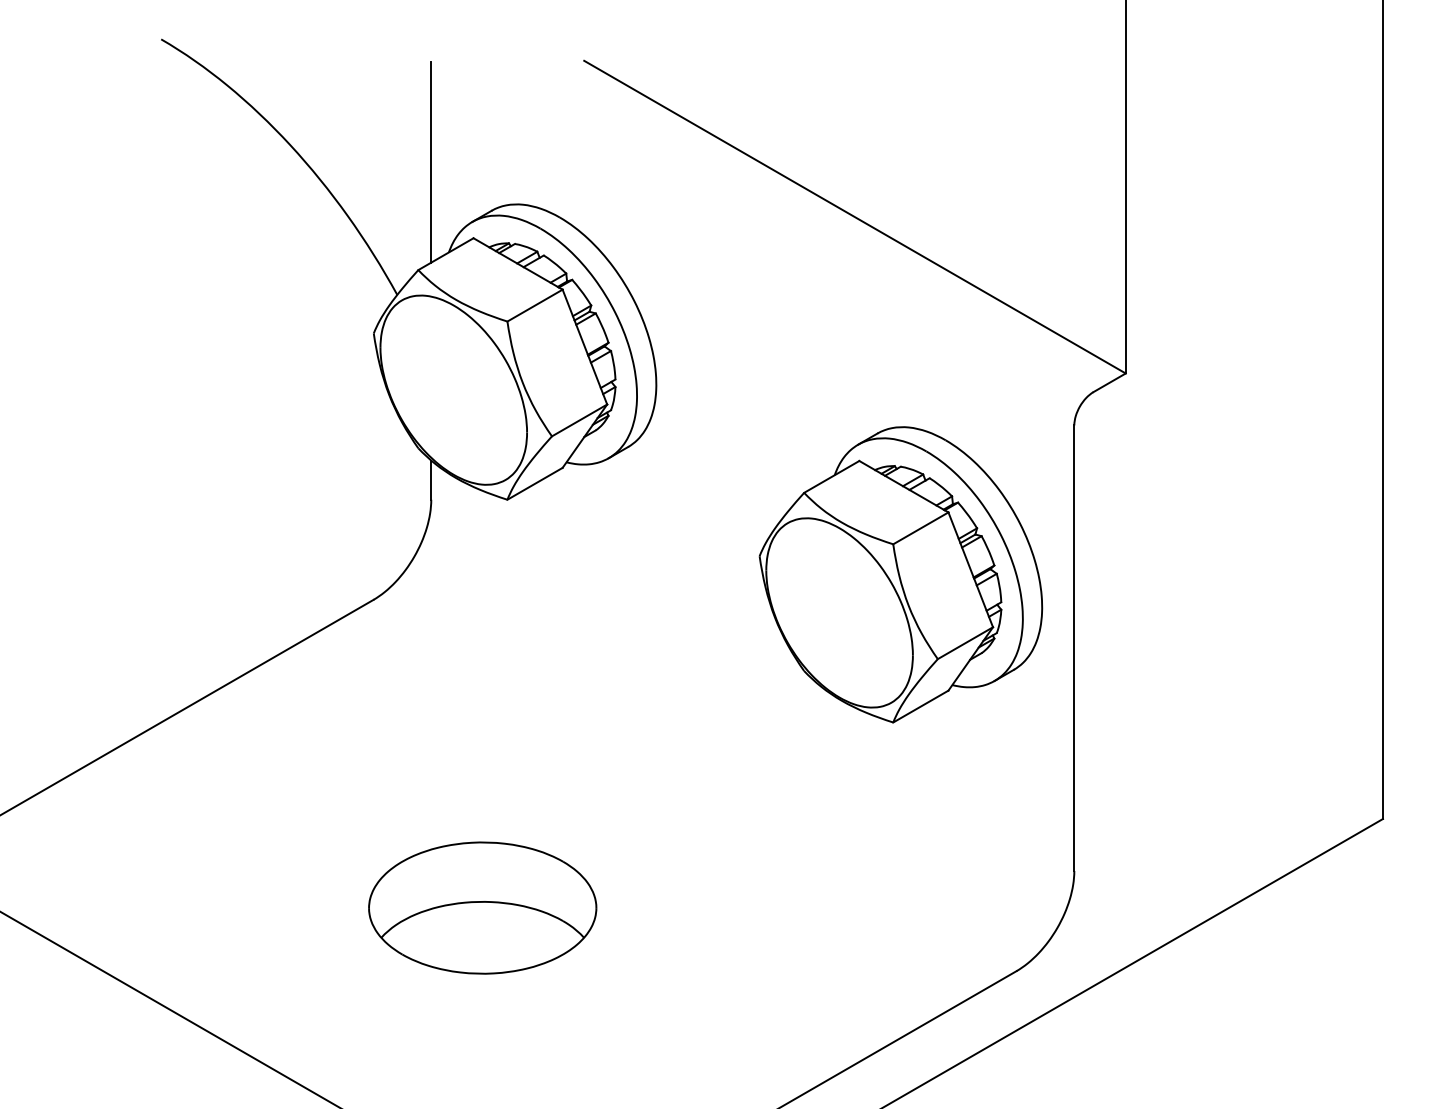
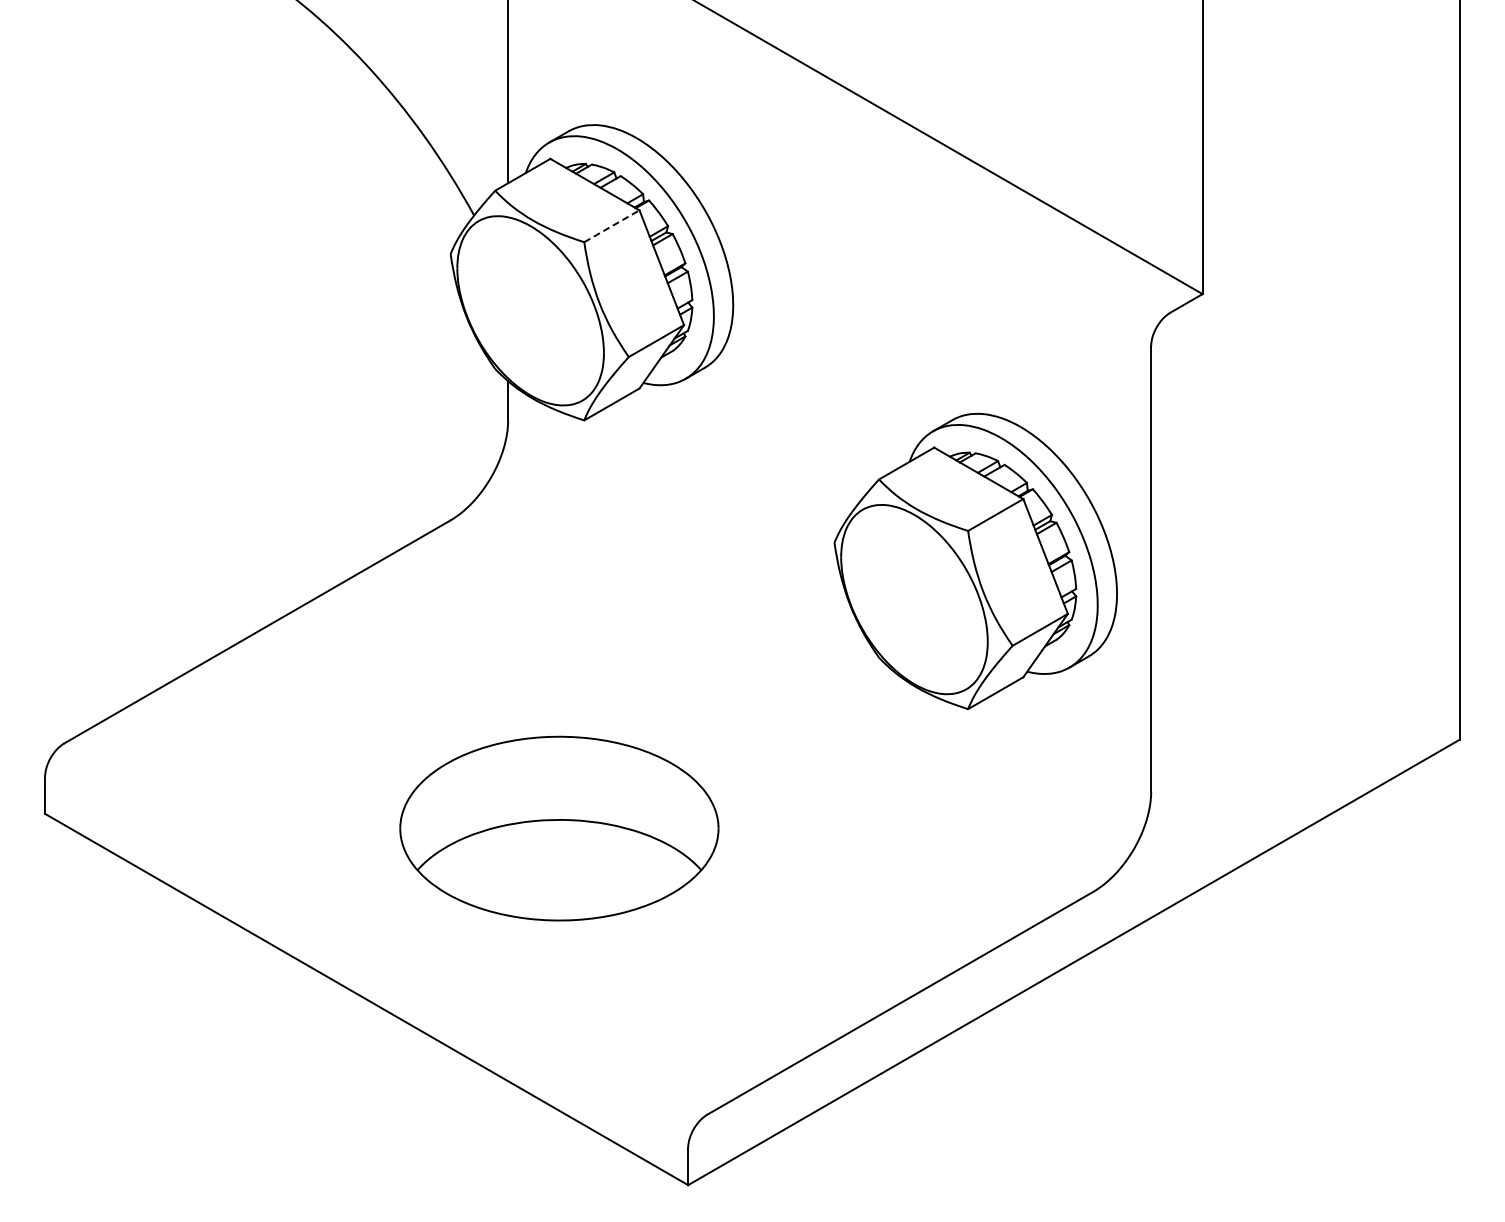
line: (534, 305) -> (611, 226), solid -> dashed
part: (900, 574) -> (975, 561), moved
part: (482, 907) -> (559, 828), size x1.4

